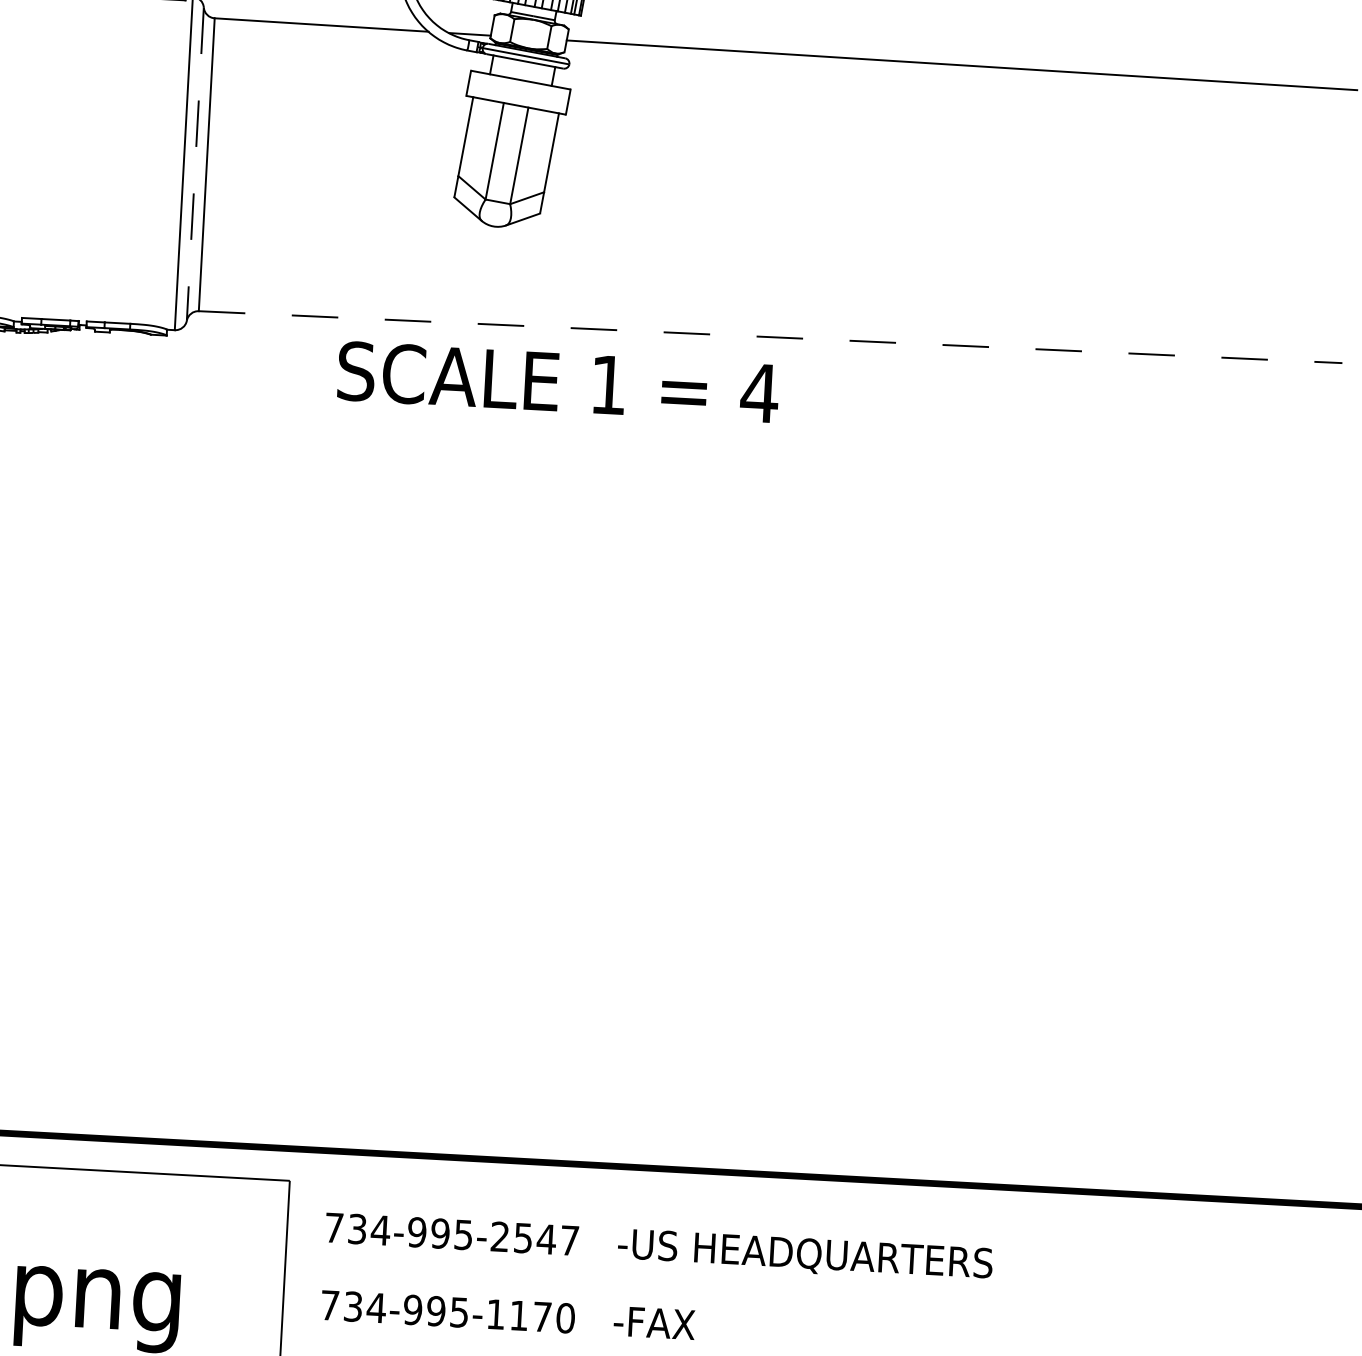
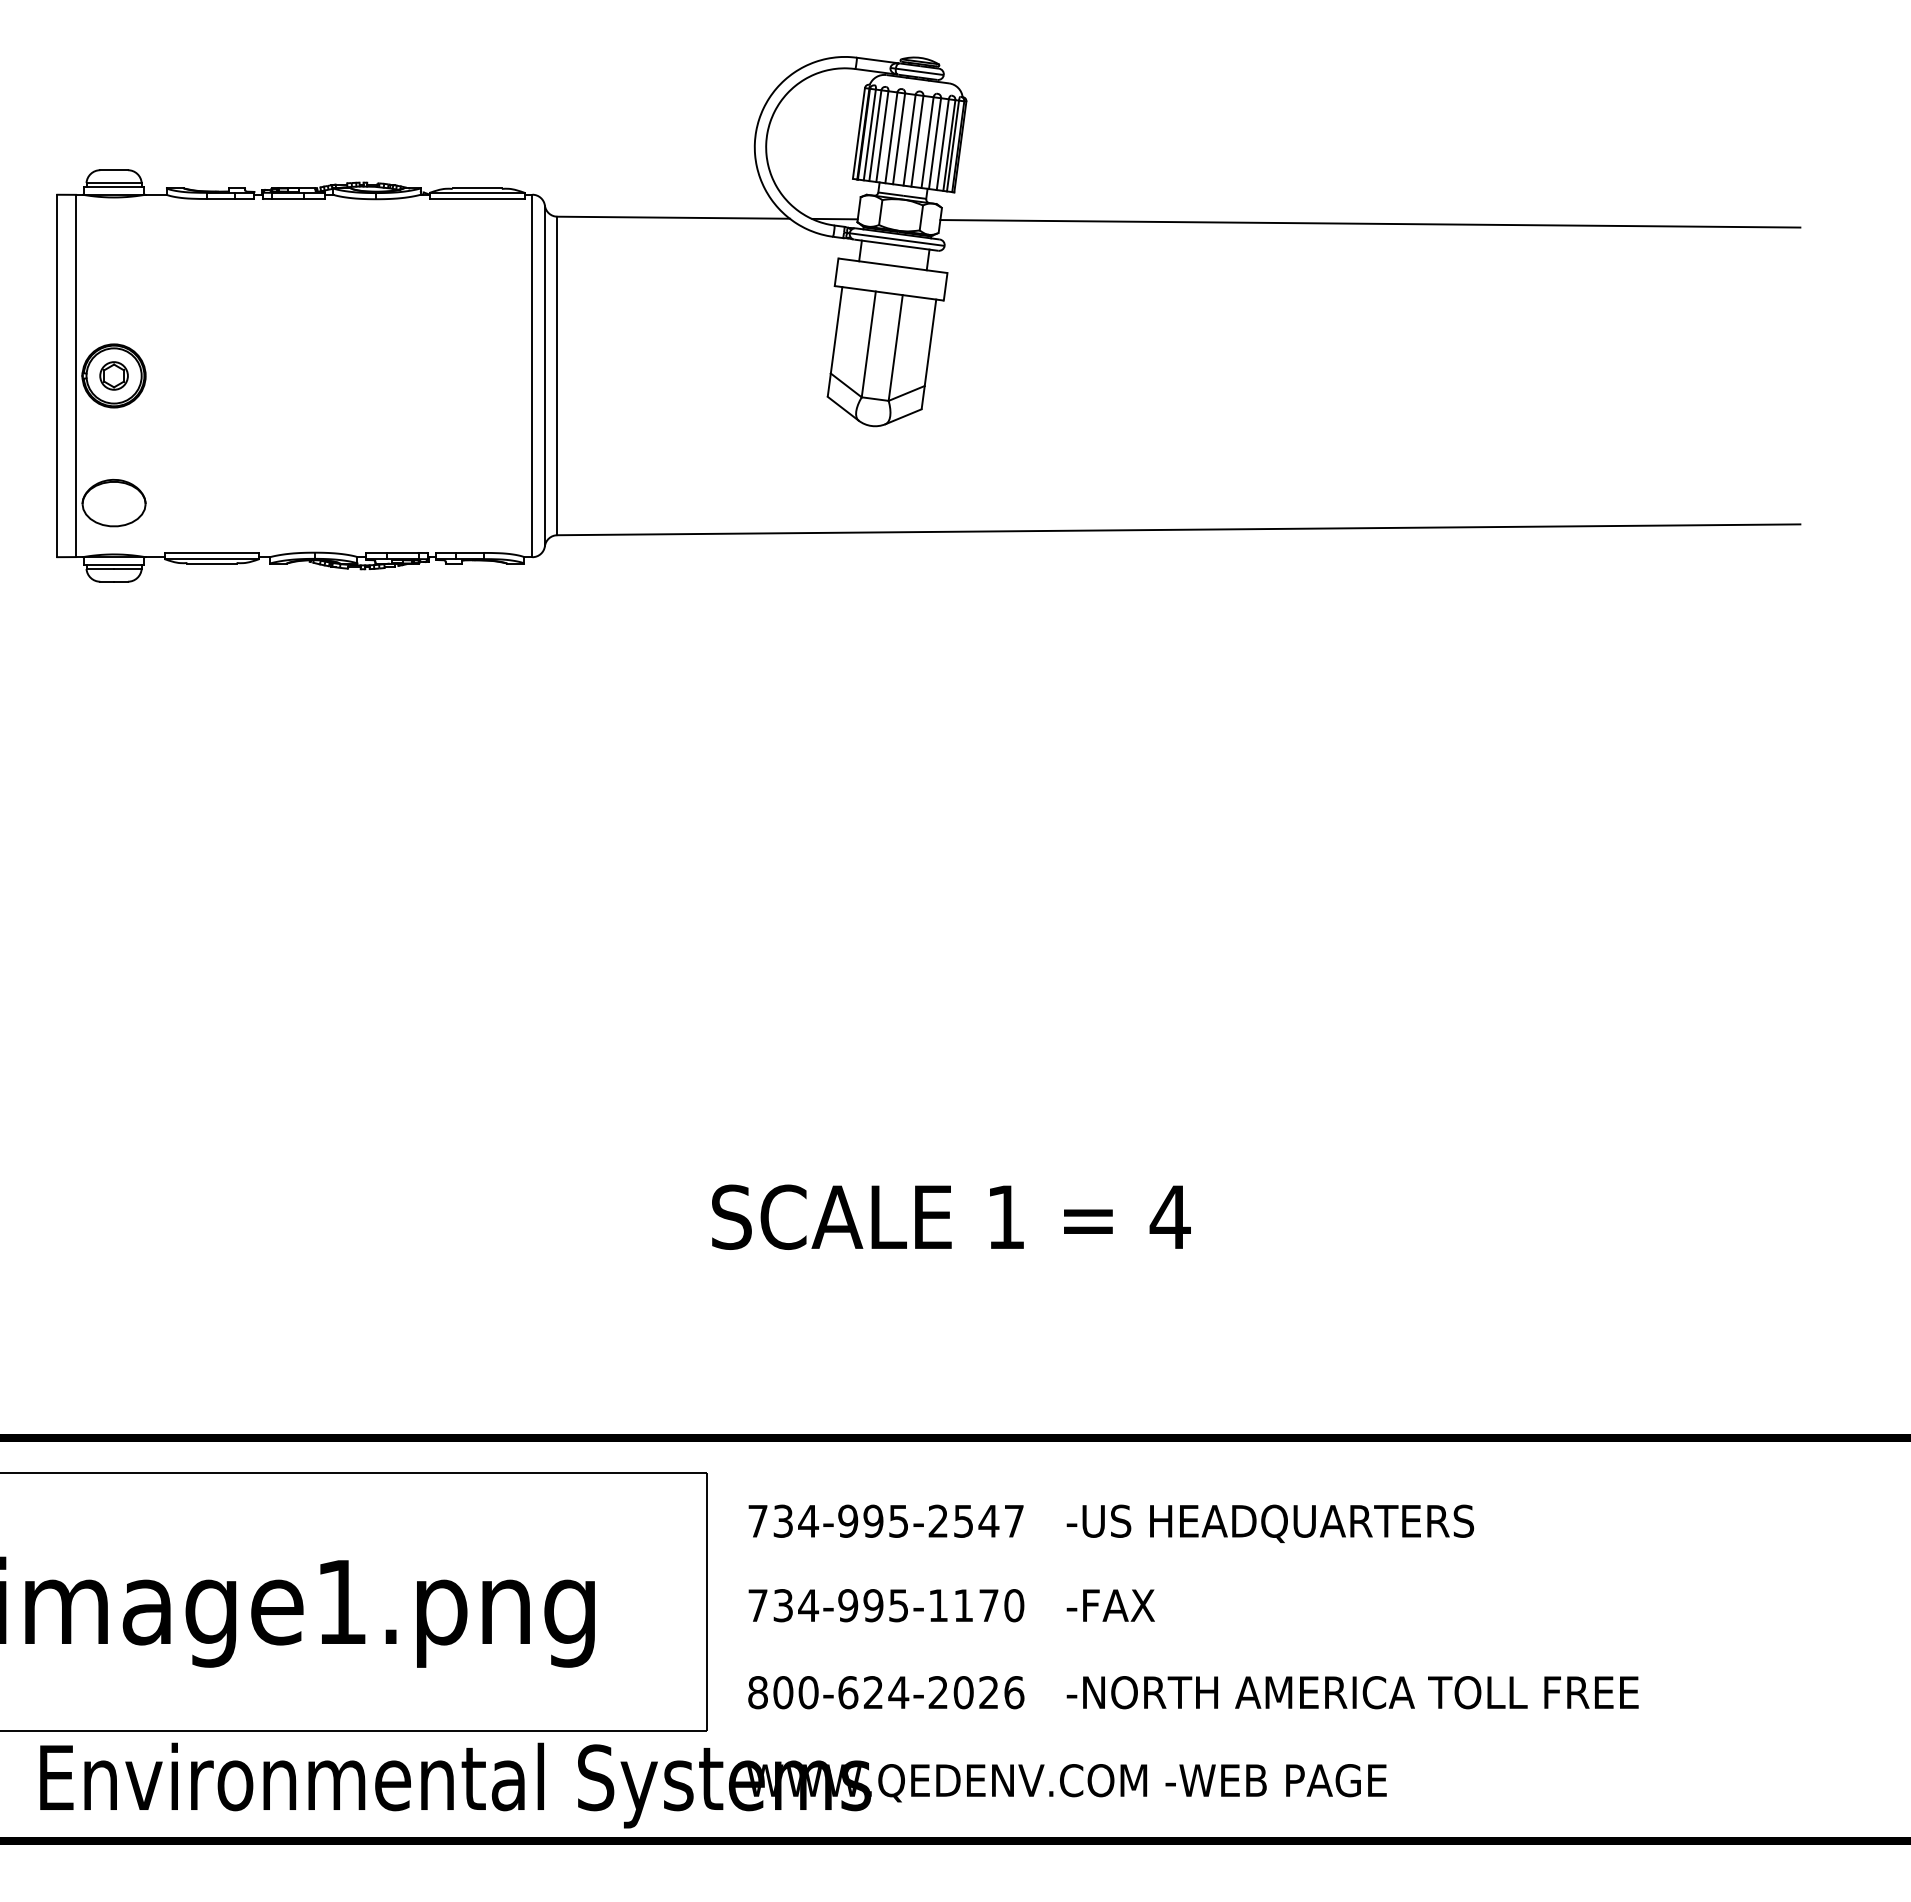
line: (194, 164) -> (544, 376), dashed -> solid
line: (770, 336) -> (1178, 529), dashed -> solid
text: (558, 381) -> (951, 1216), moved

